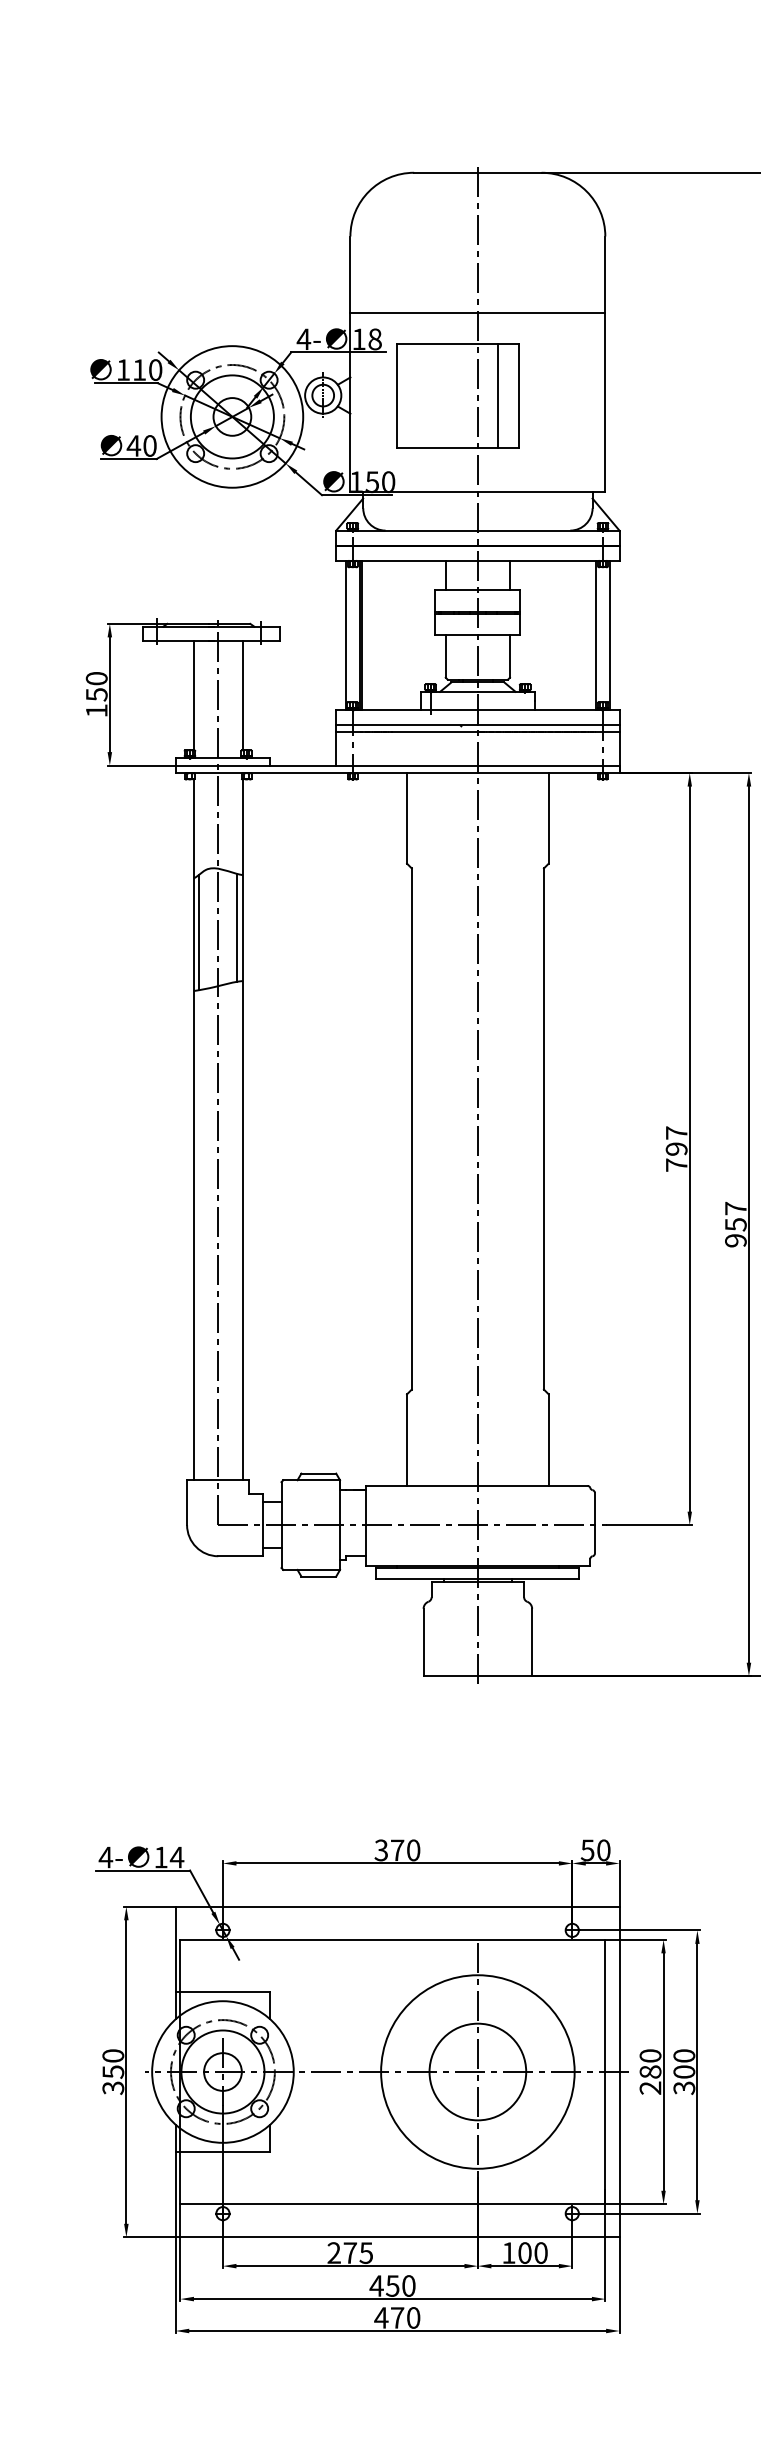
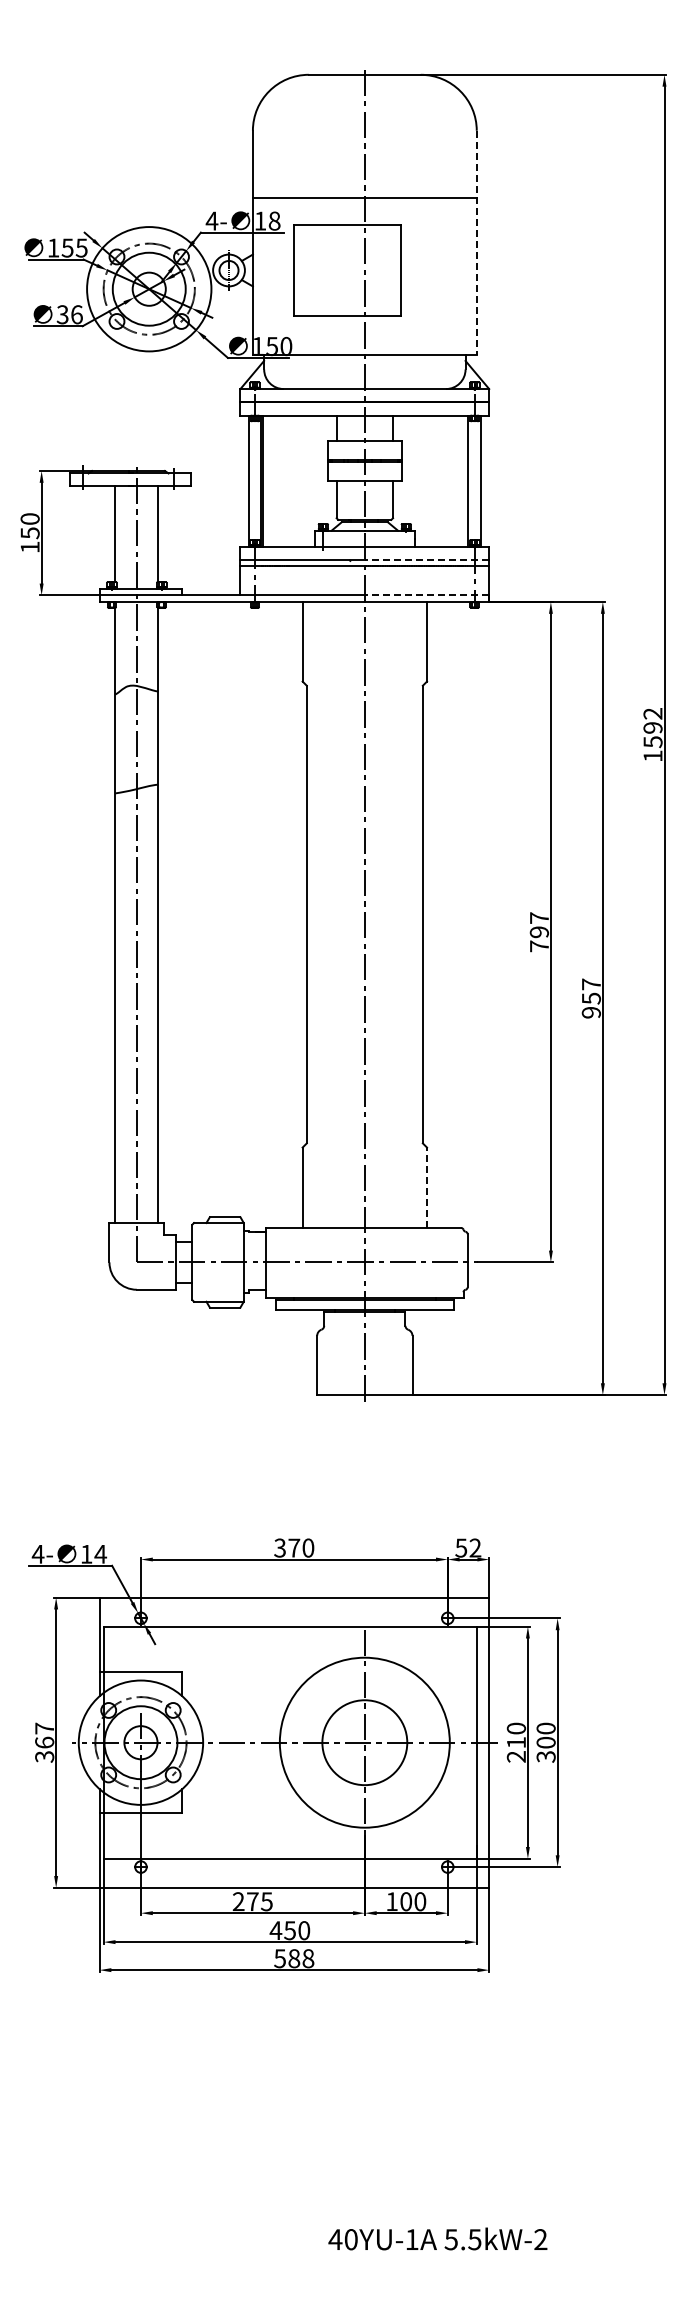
line: (605, 364) -> (476, 243), solid -> dashed
text: (147, 369) -> (74, 247), 110 -> 155
line: (497, 395) -> (382, 270), removed
text: (141, 445) -> (69, 314), 40 -> 36
line: (548, 724) -> (426, 559), solid -> dashed
line: (548, 765) -> (426, 595), solid -> dashed
line: (237, 927) -> (153, 737), removed
line: (199, 931) -> (120, 741), removed
line: (549, 1439) -> (427, 1187), solid -> dashed
text: (603, 1849) -> (475, 1547), 50 -> 52
text: (113, 2063) -> (44, 1735), 350 -> 367
text: (650, 2071) -> (516, 1742), 280 -> 210
text: (396, 2317) -> (293, 1958), 470 -> 588

